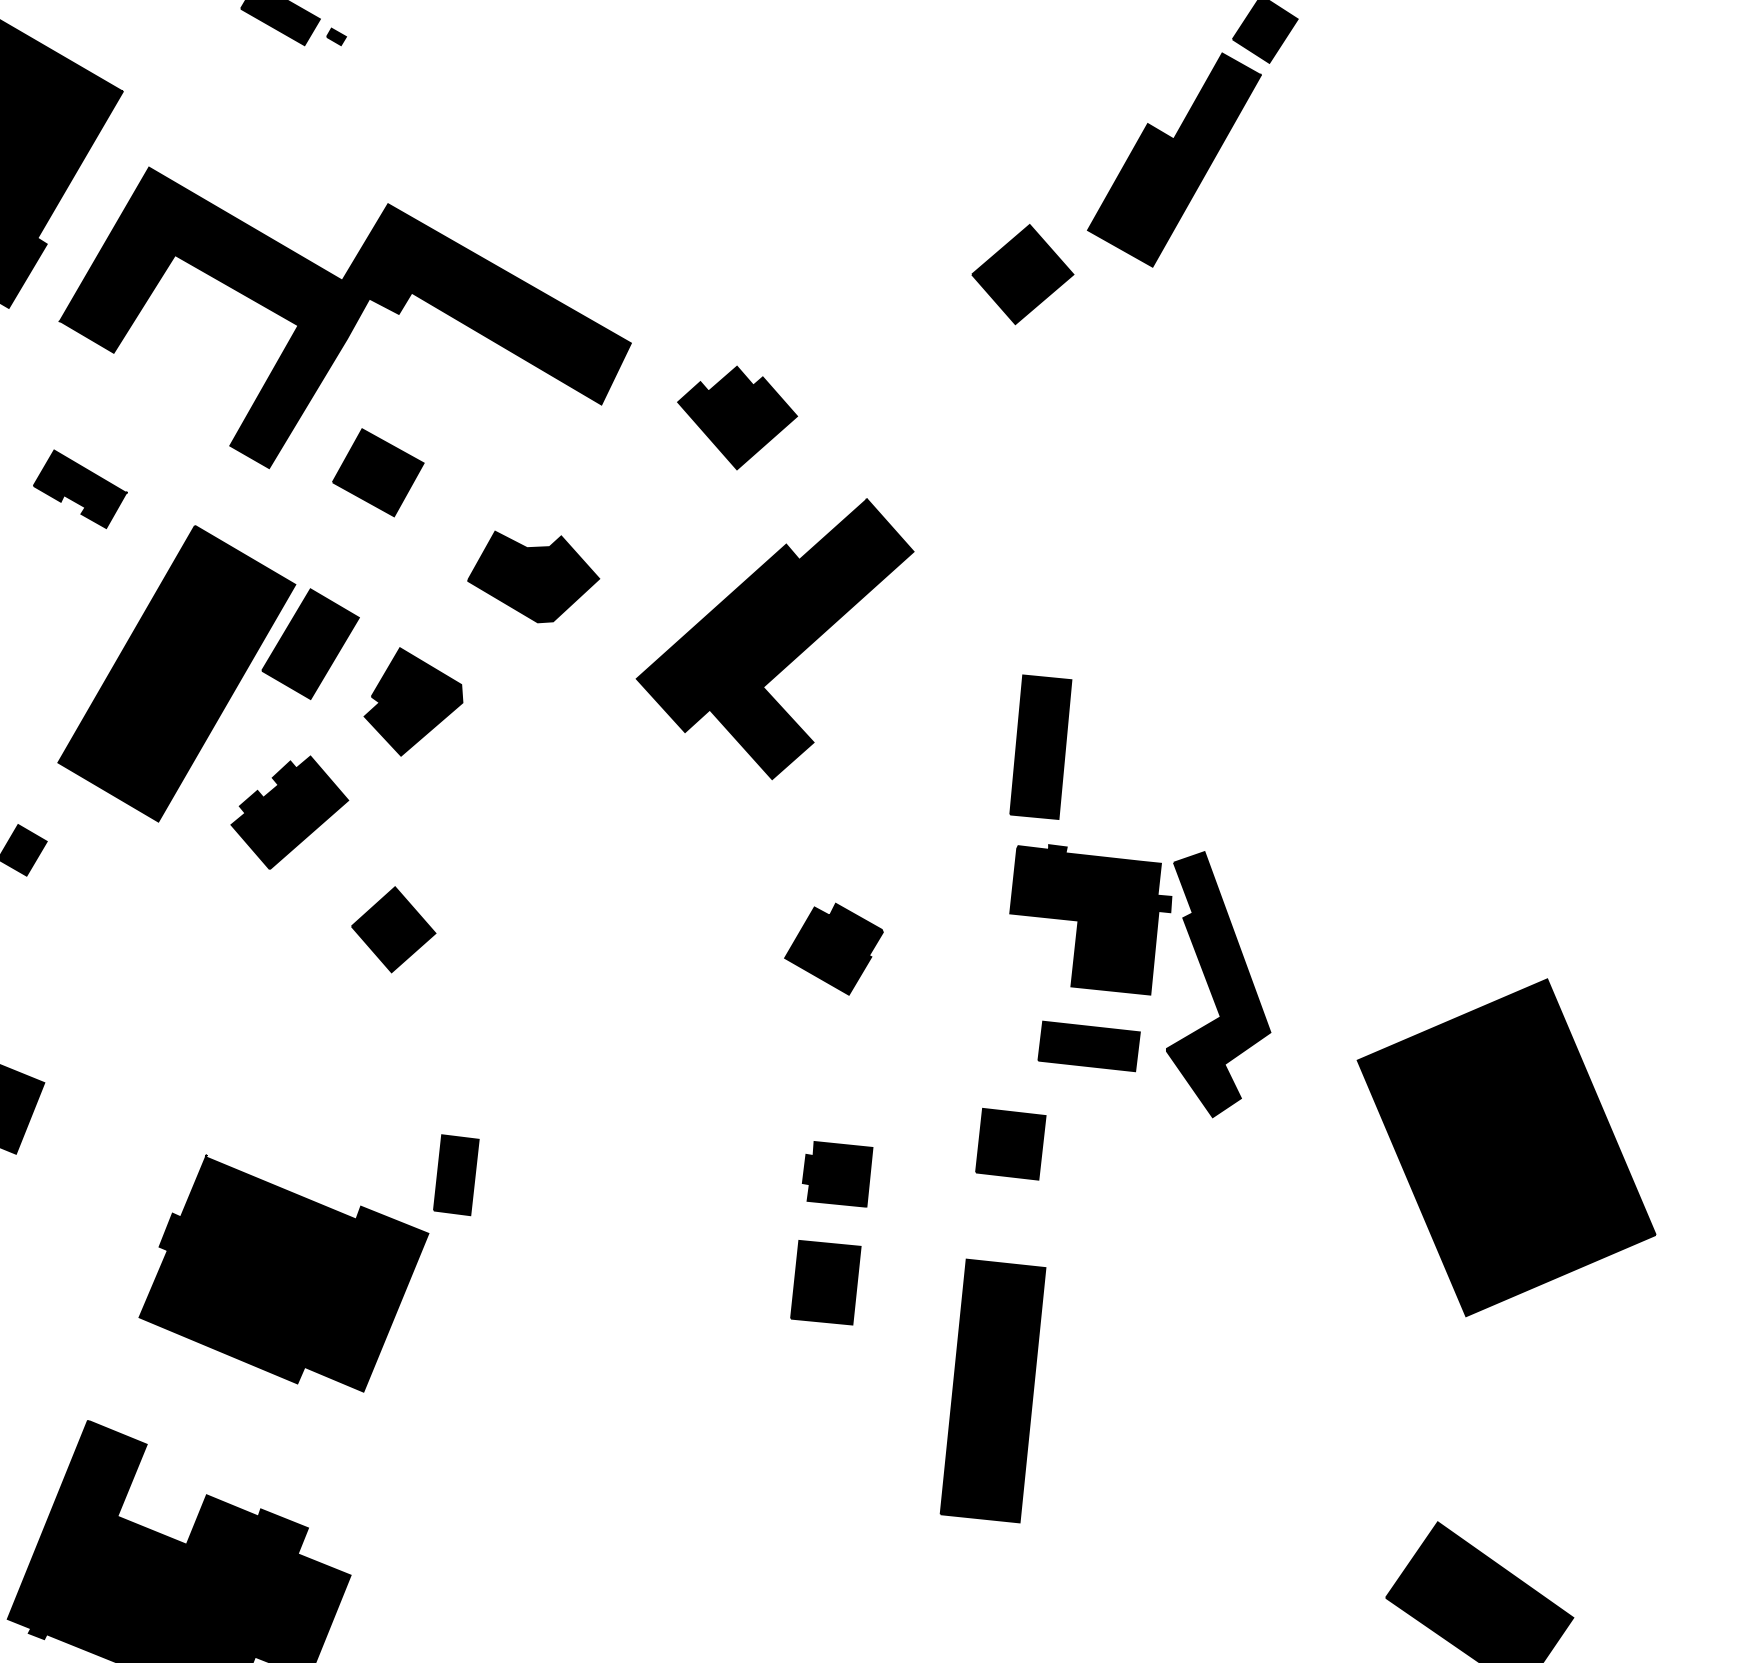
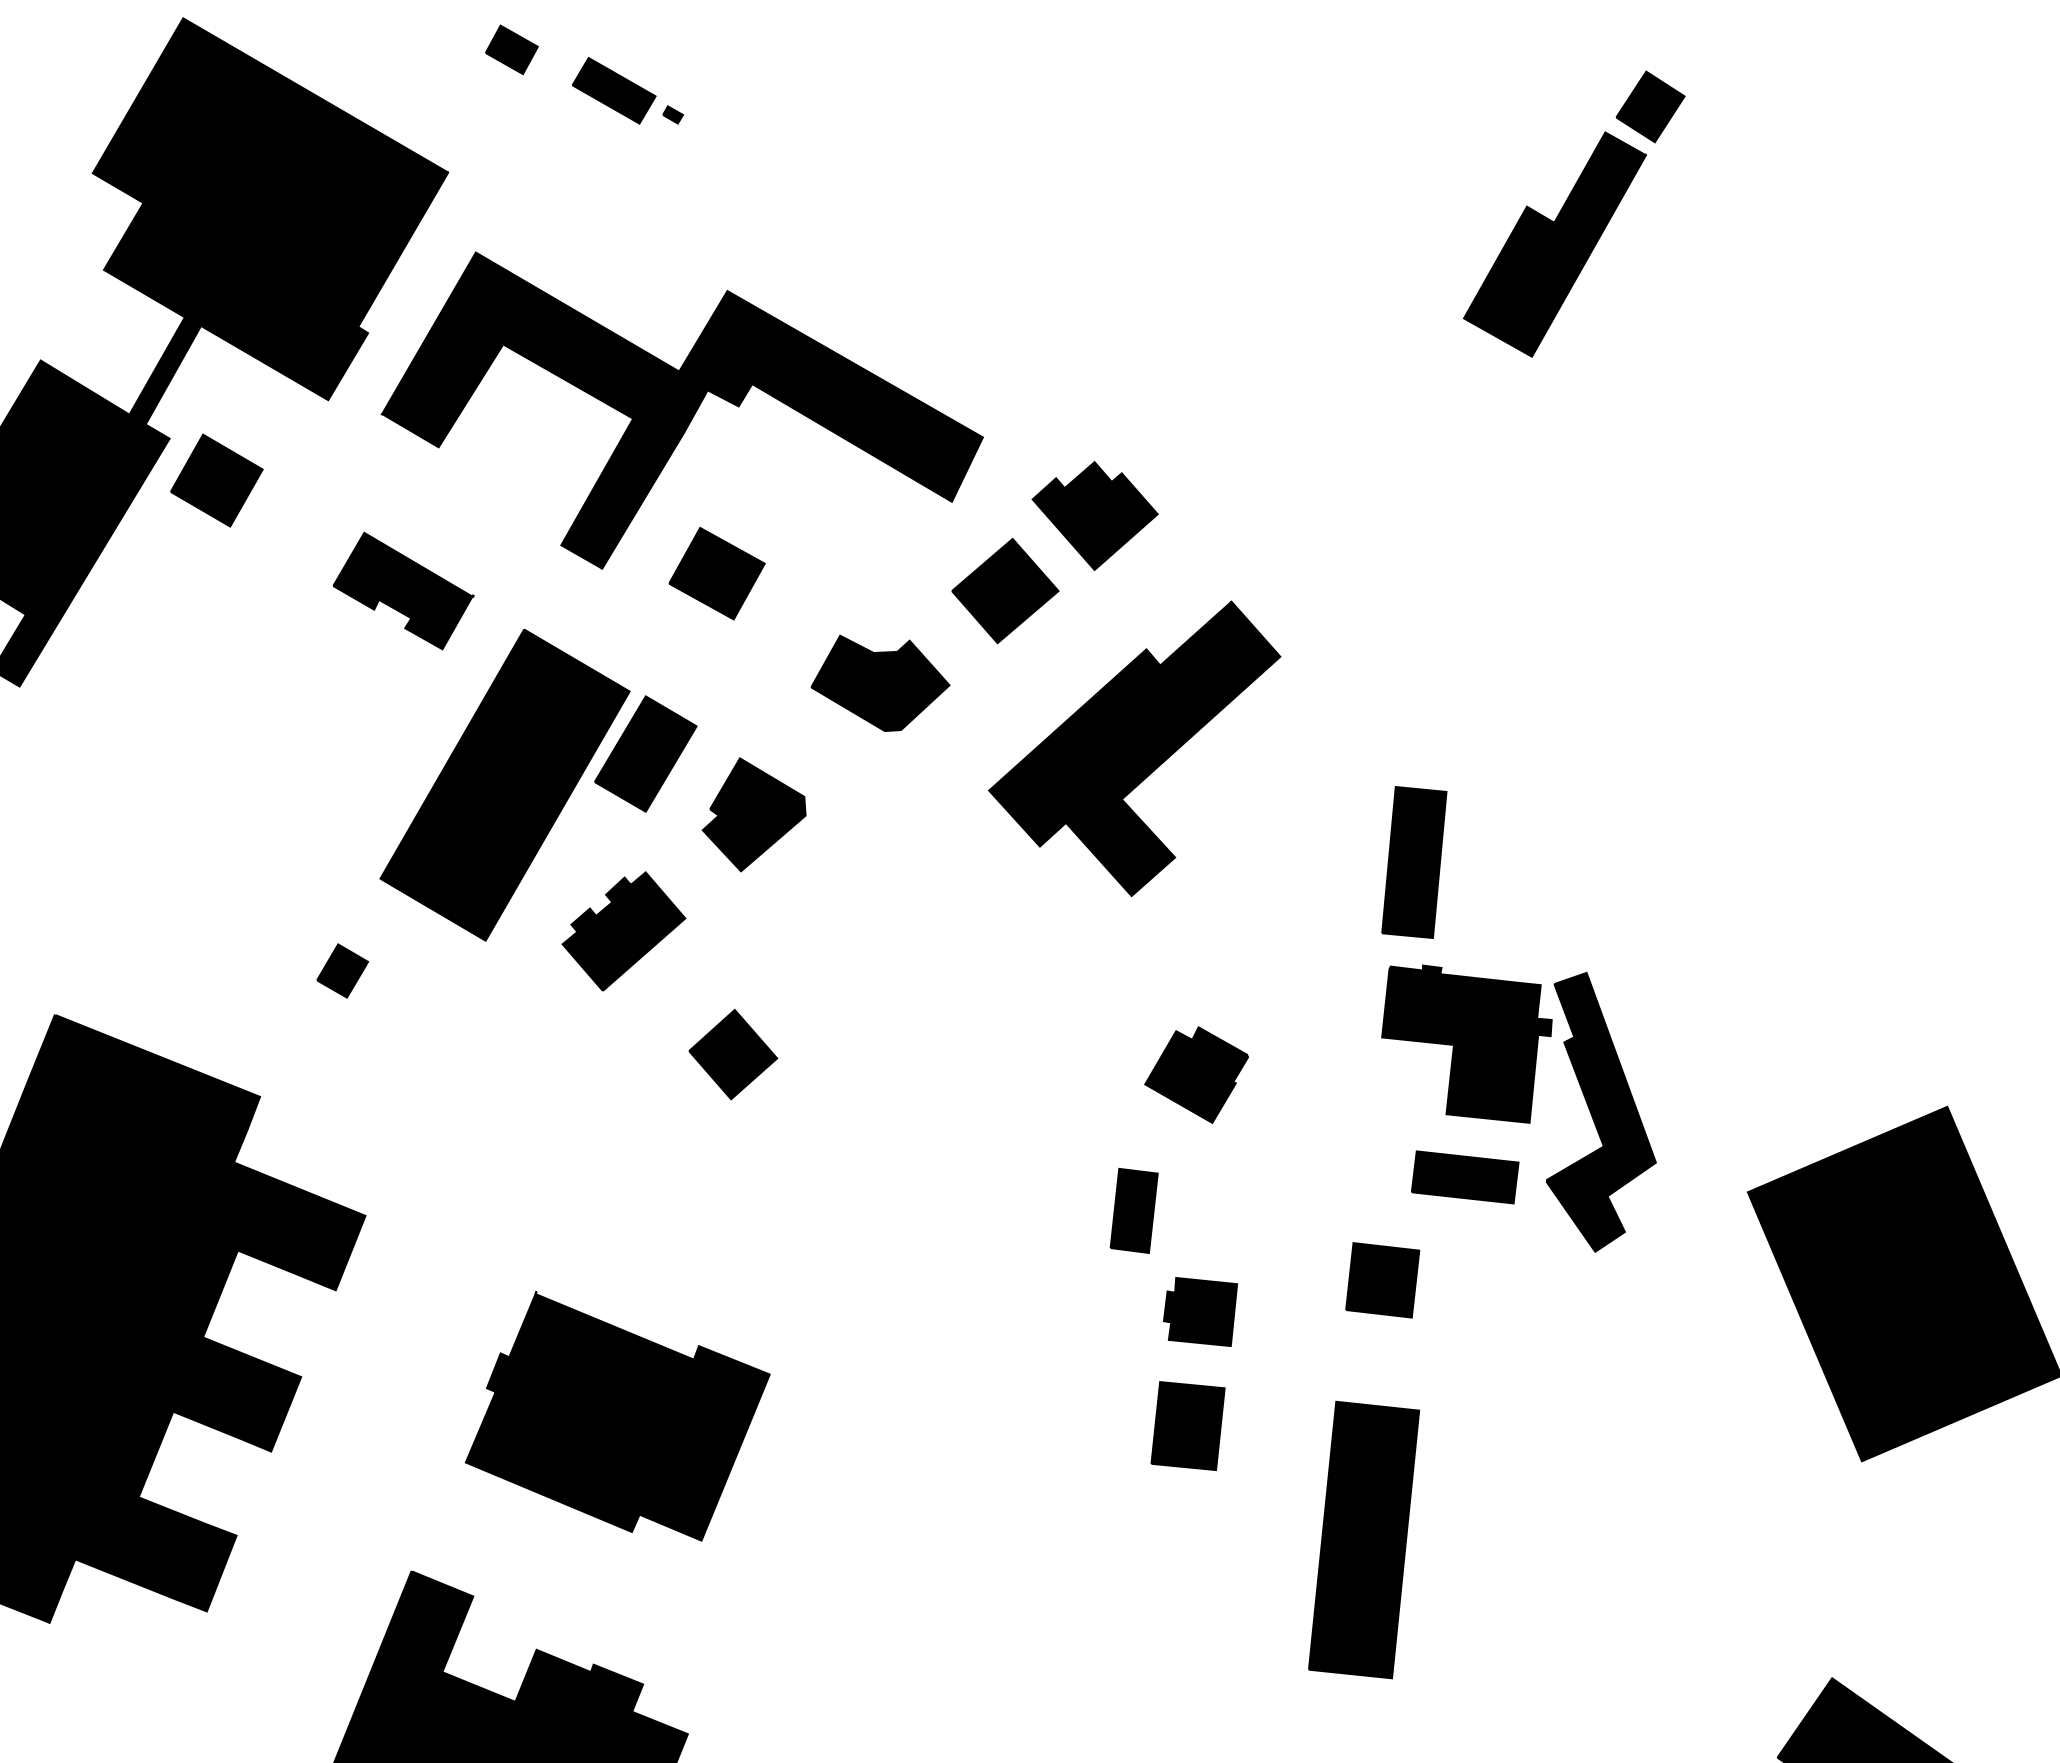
part: (1022, 274) -> (1005, 590), moved
part: (80, 488) -> (403, 590), size x1.43
part: (455, 1174) -> (1133, 1210), moved

